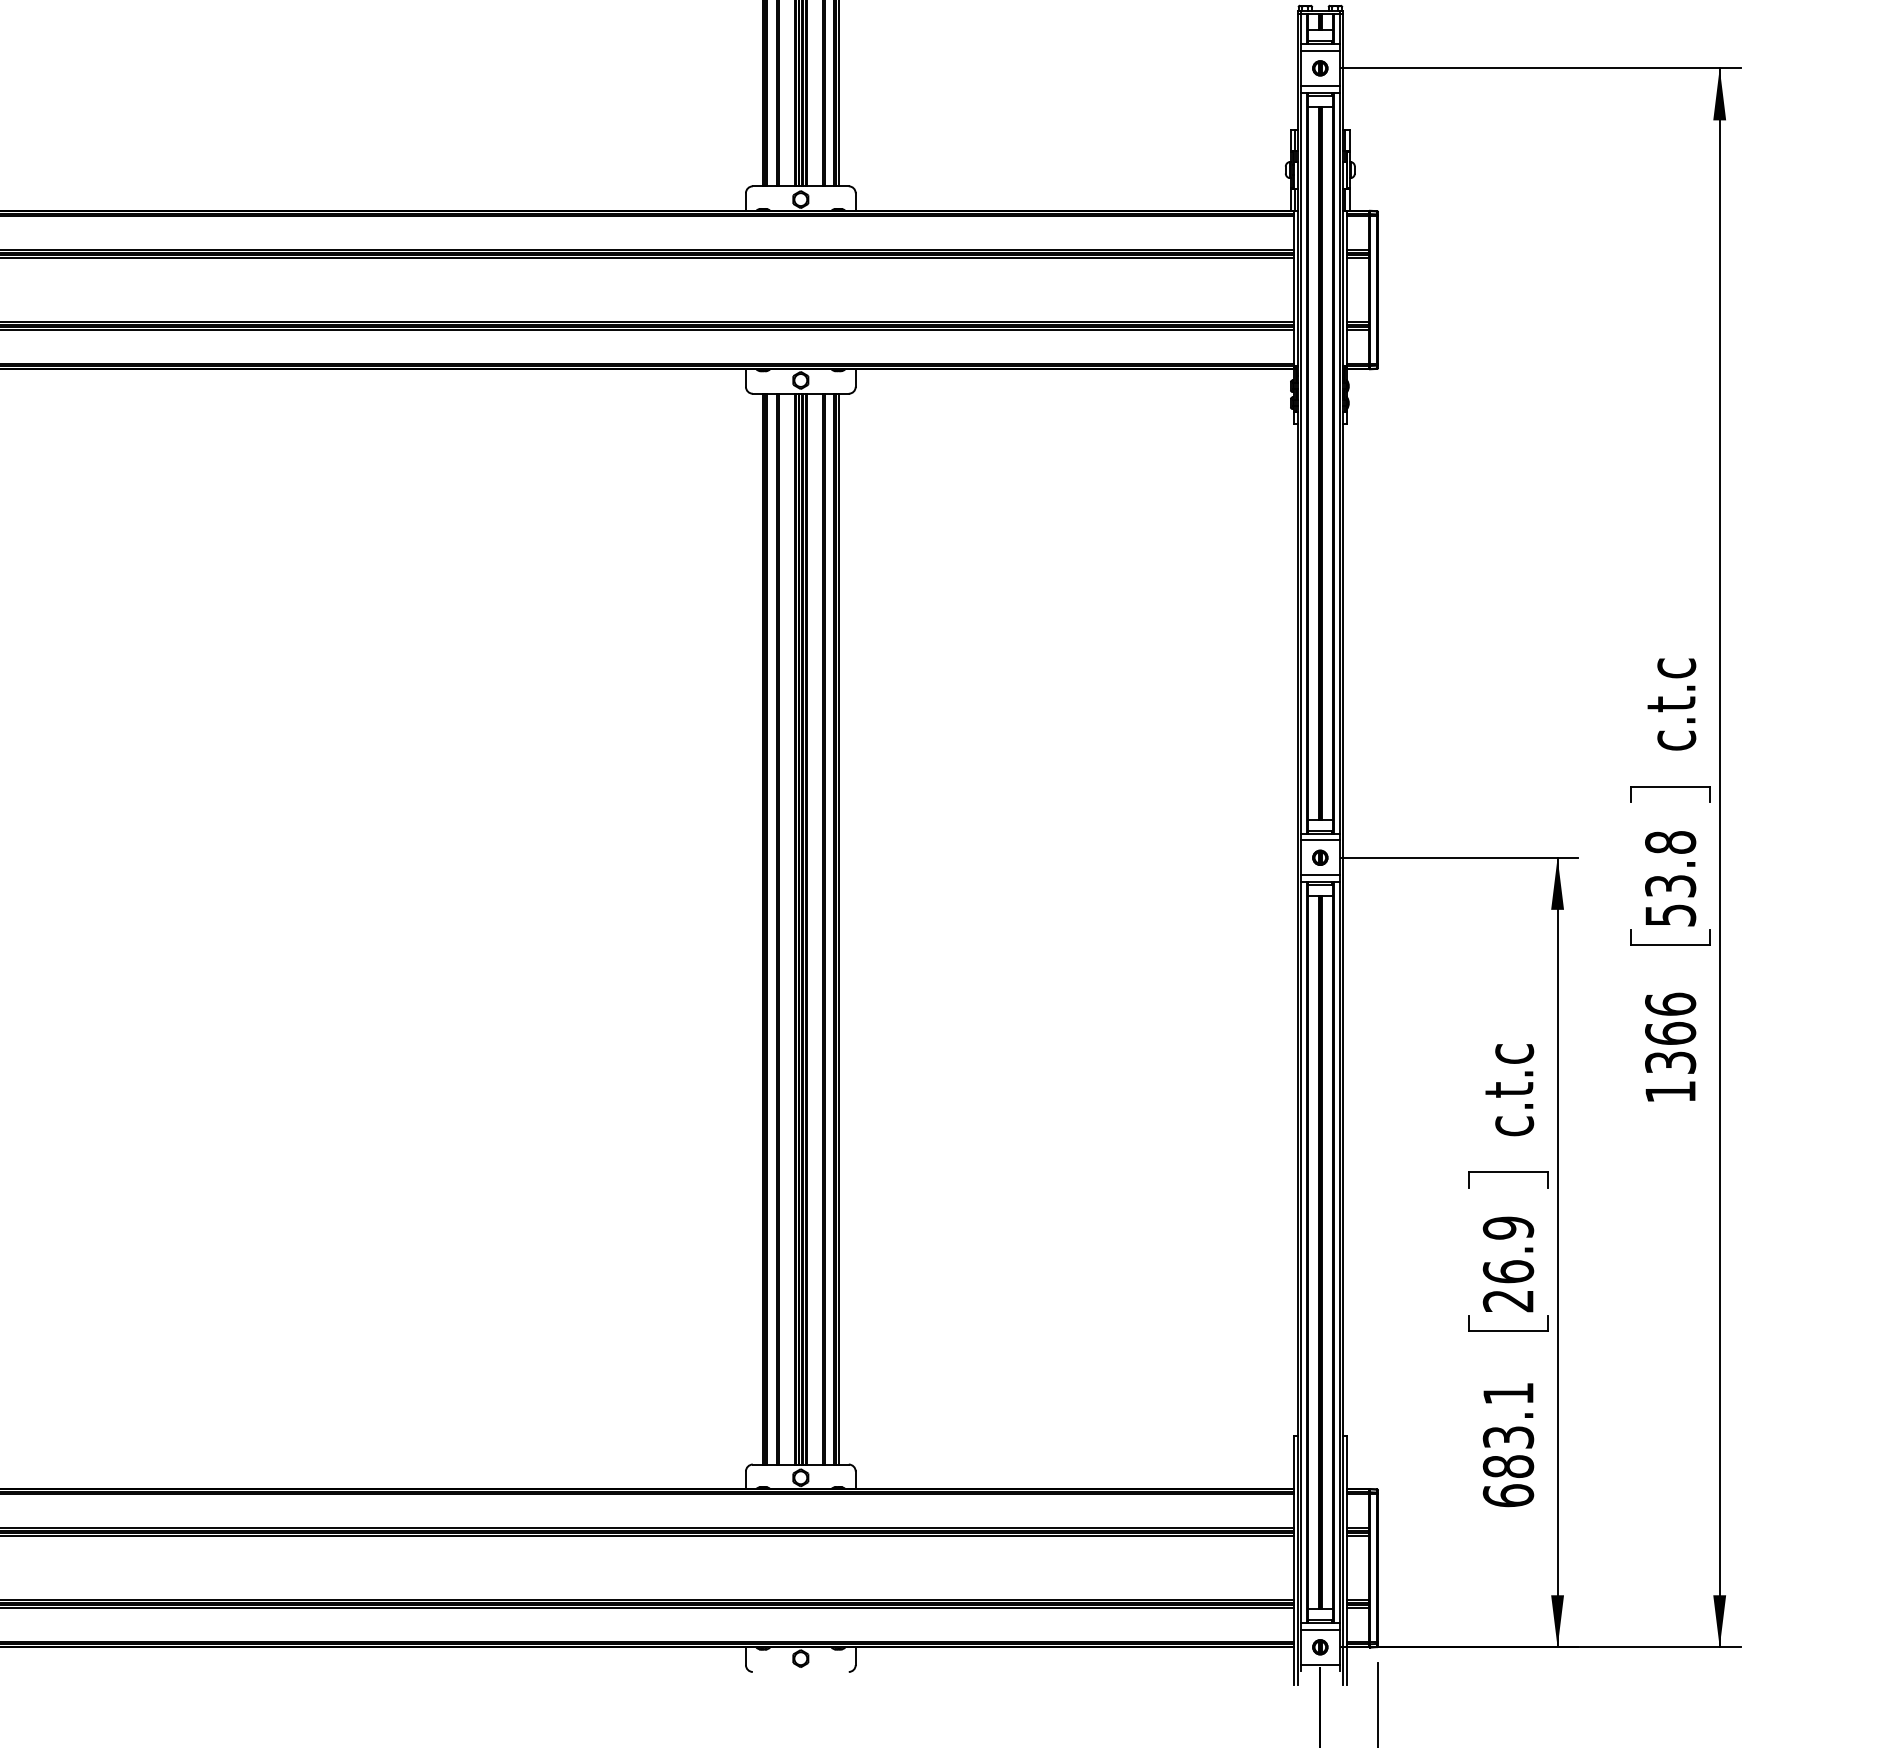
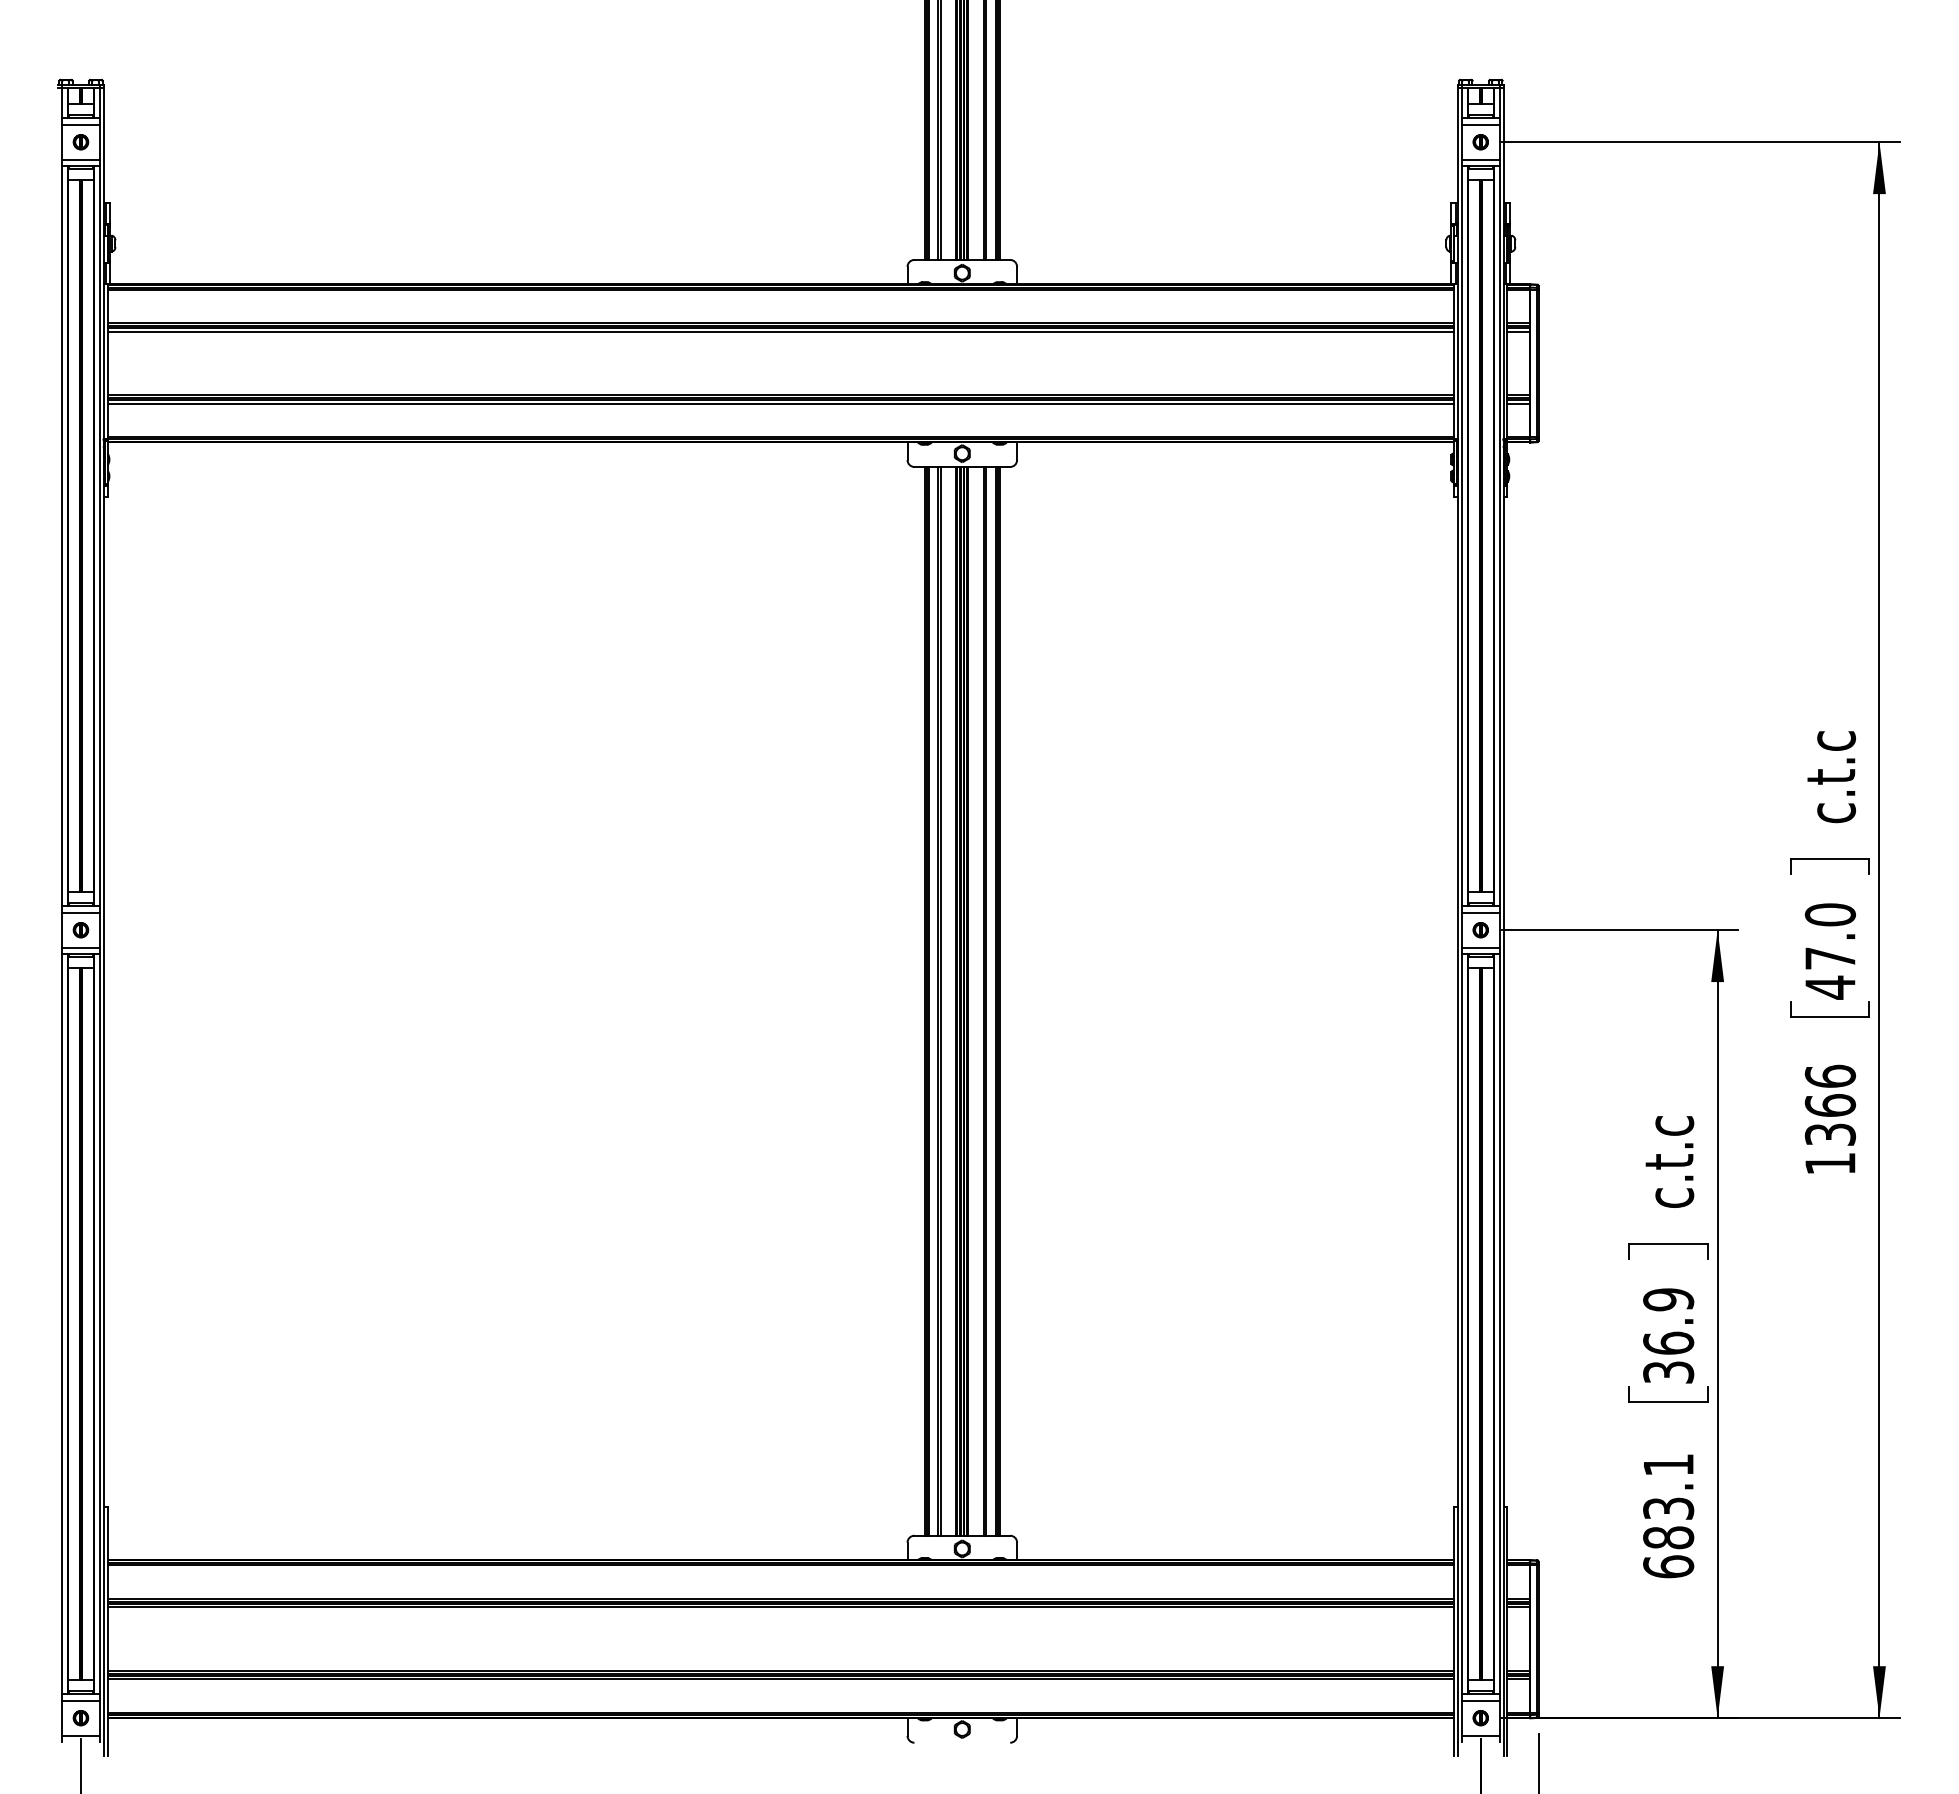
text: (1670, 879) -> (1830, 951), 53.8 -> 47.0
text: (1508, 1301) -> (1668, 1372), 26.9 -> 36.9

